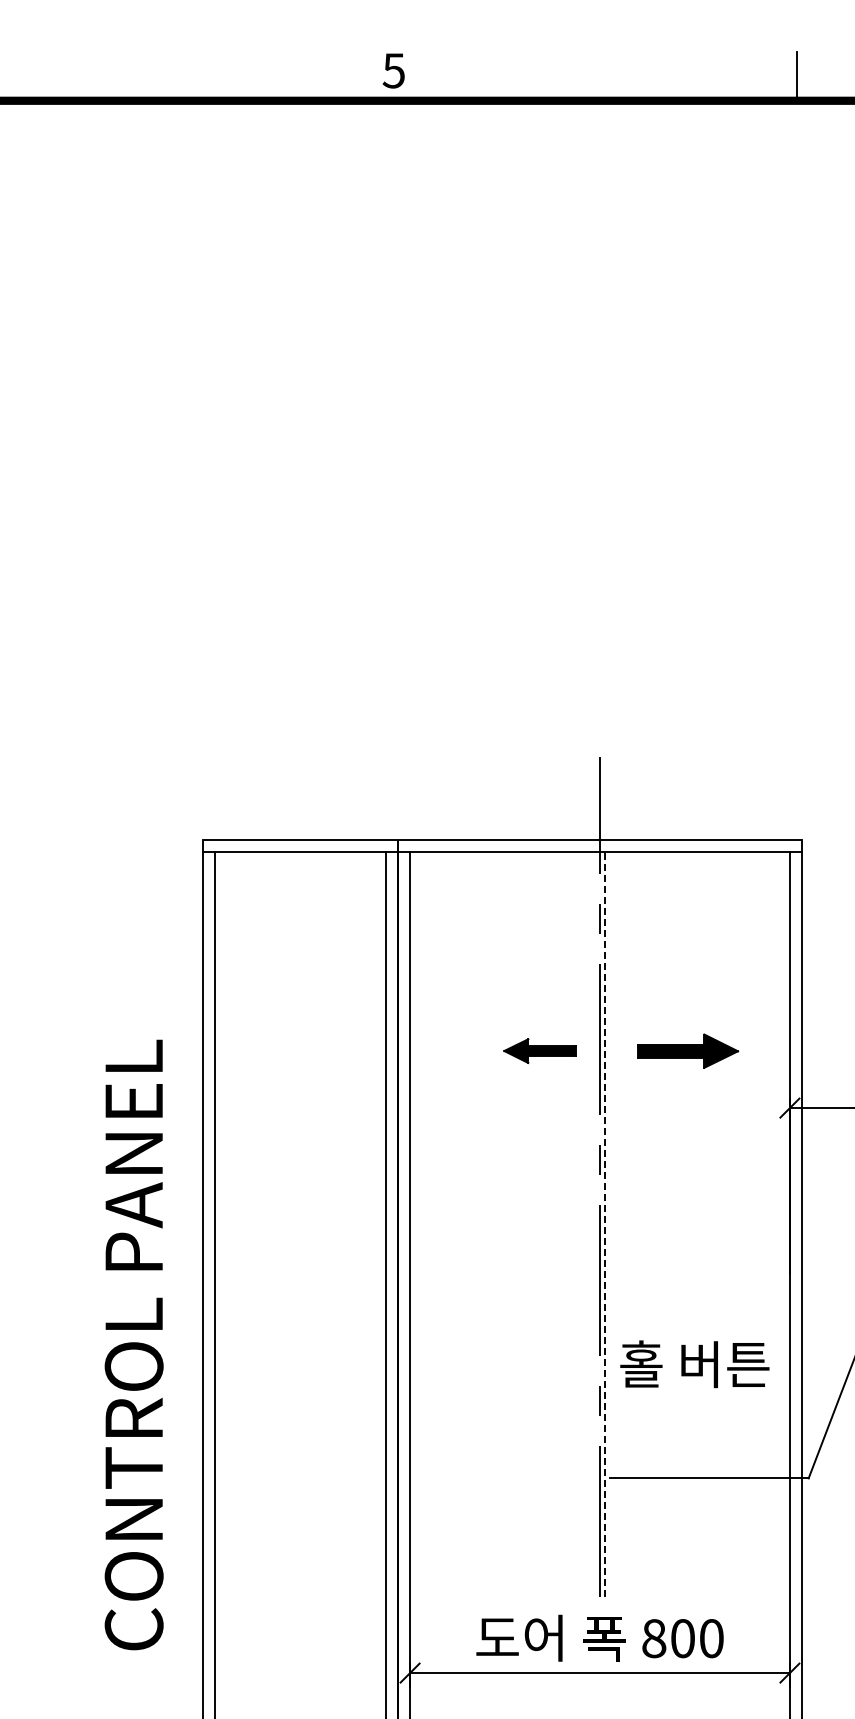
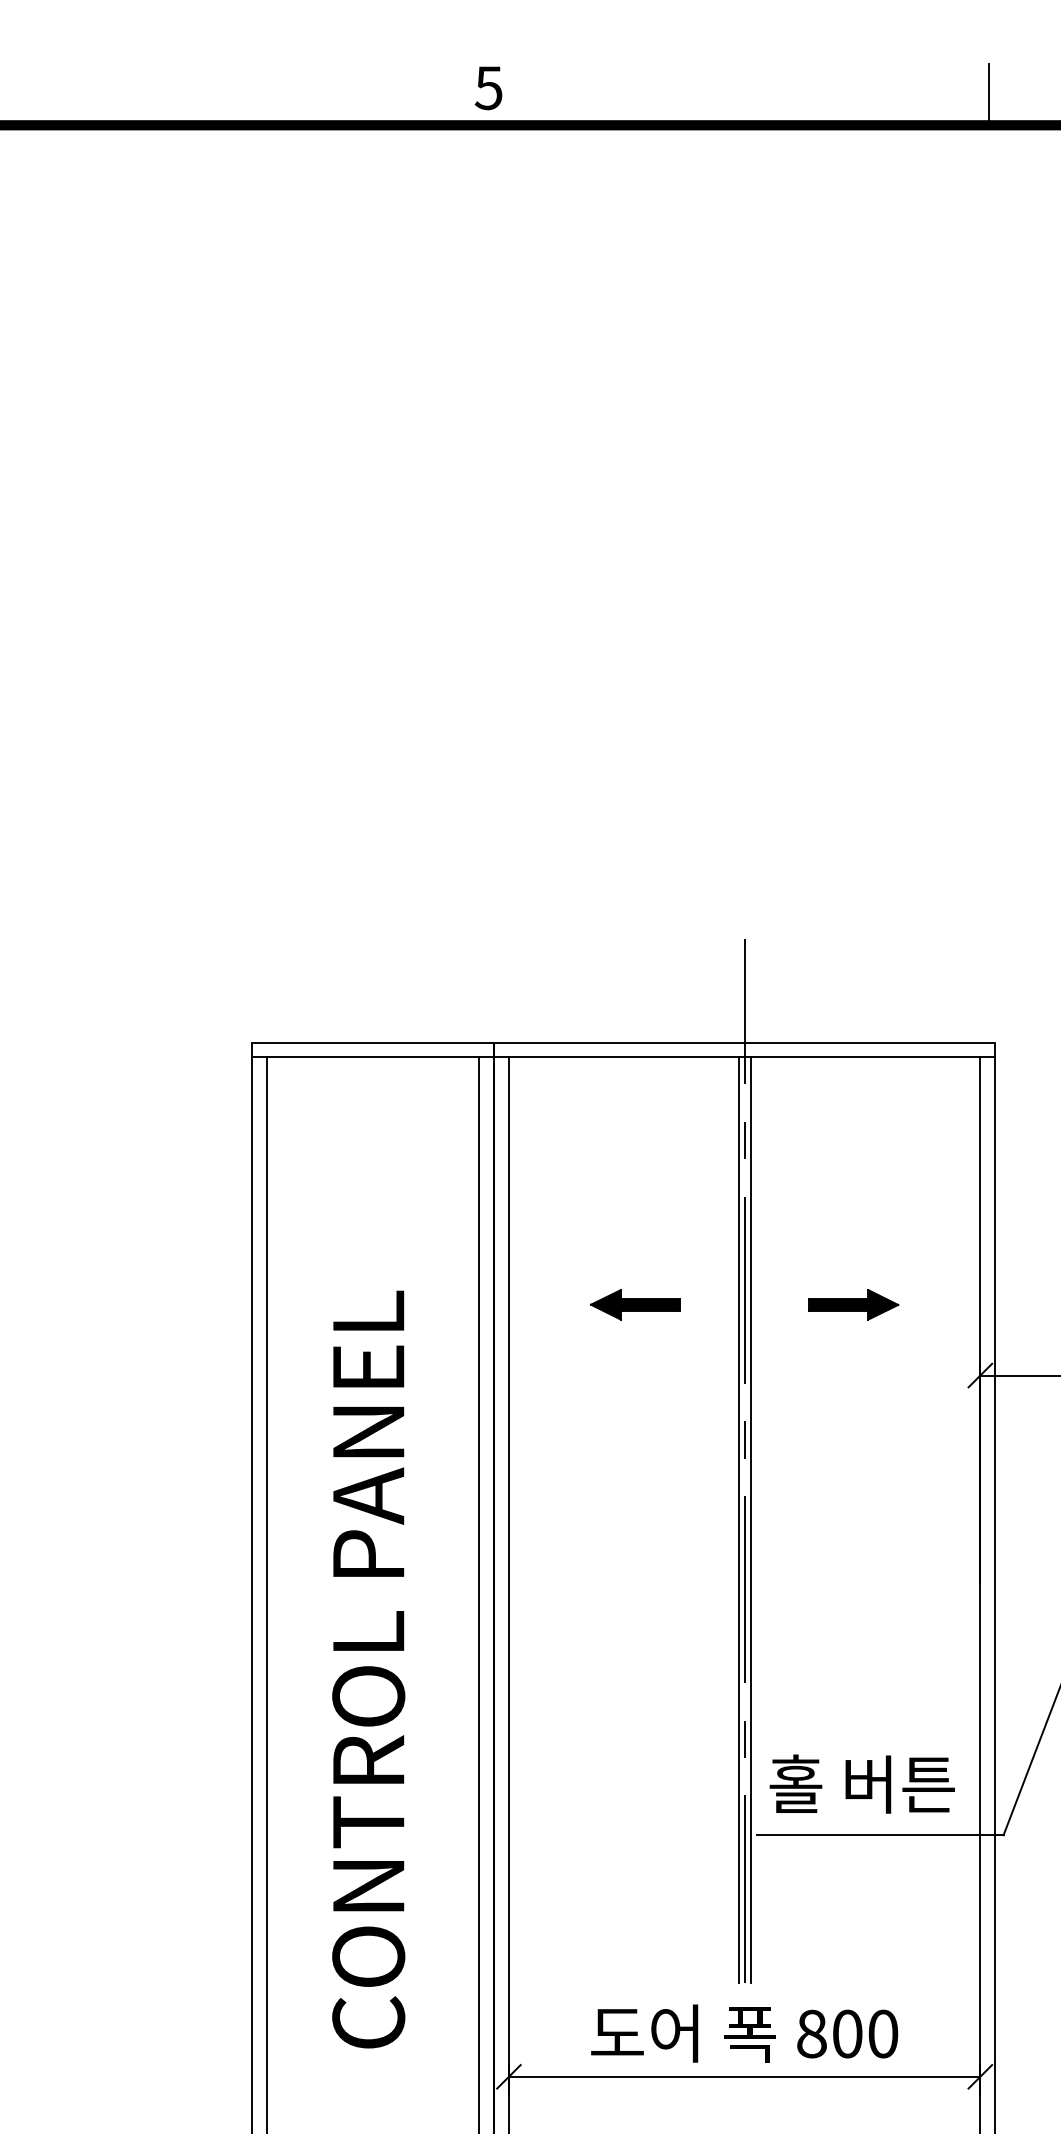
part: (539, 1050) -> (634, 1304), moved
part: (687, 1050) -> (853, 1304), size x0.71
line: (595, 1224) -> (739, 1520), added
line: (604, 1224) -> (750, 1520), dashed -> solid
text: (133, 1344) -> (367, 1668), moved
text: (694, 1364) -> (861, 1784), moved

